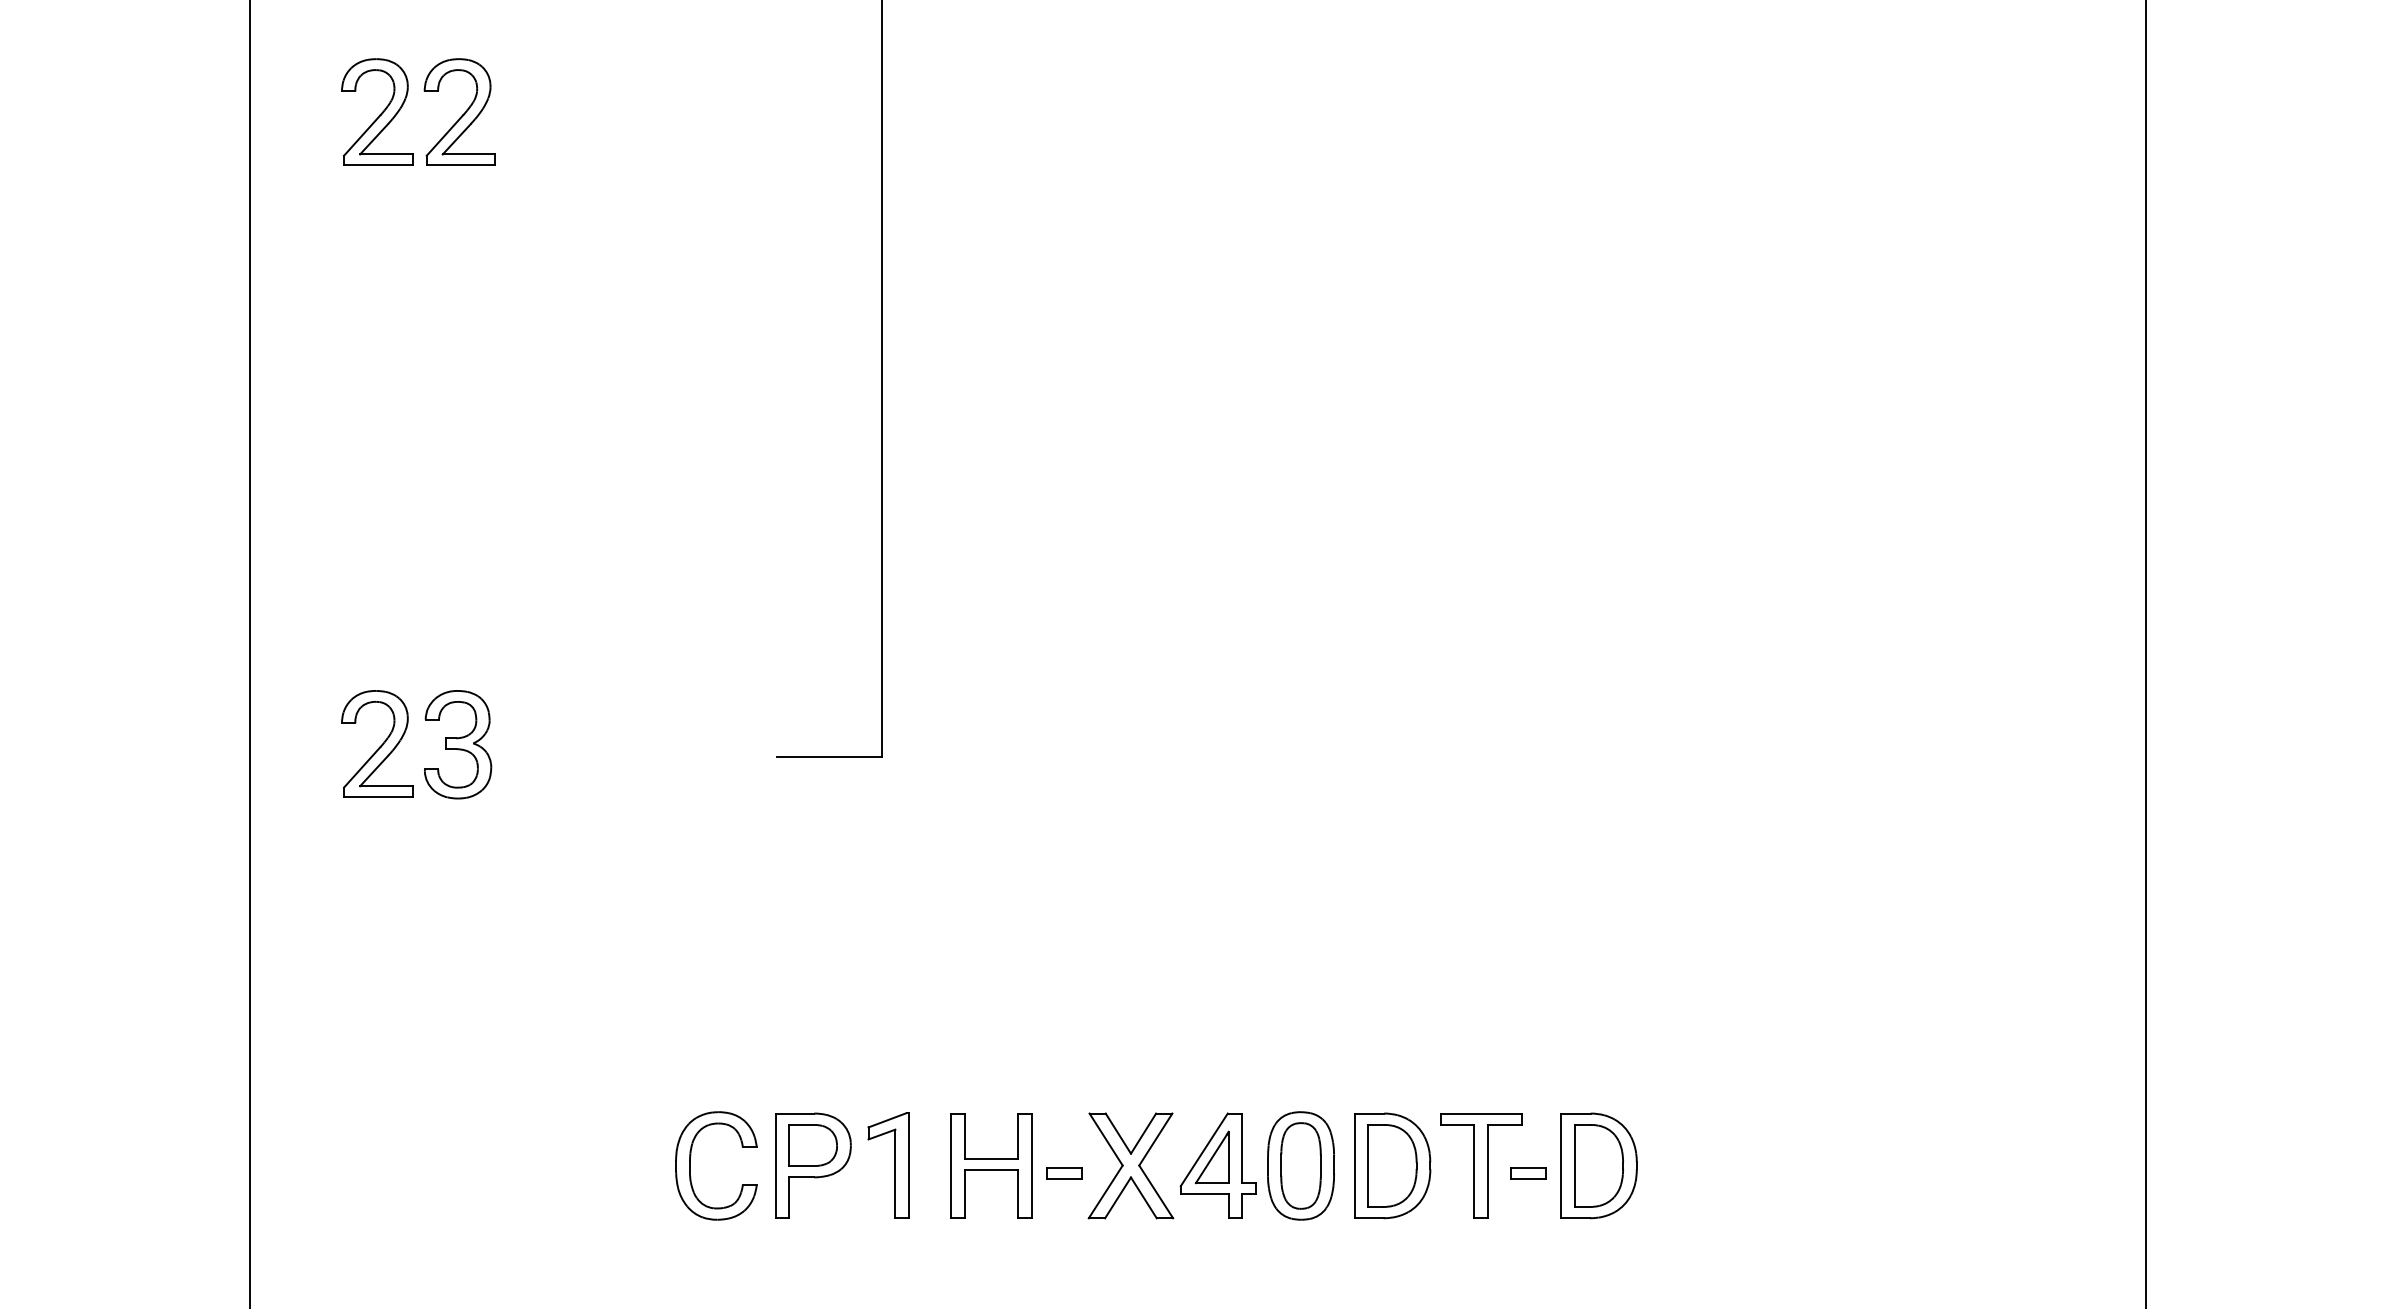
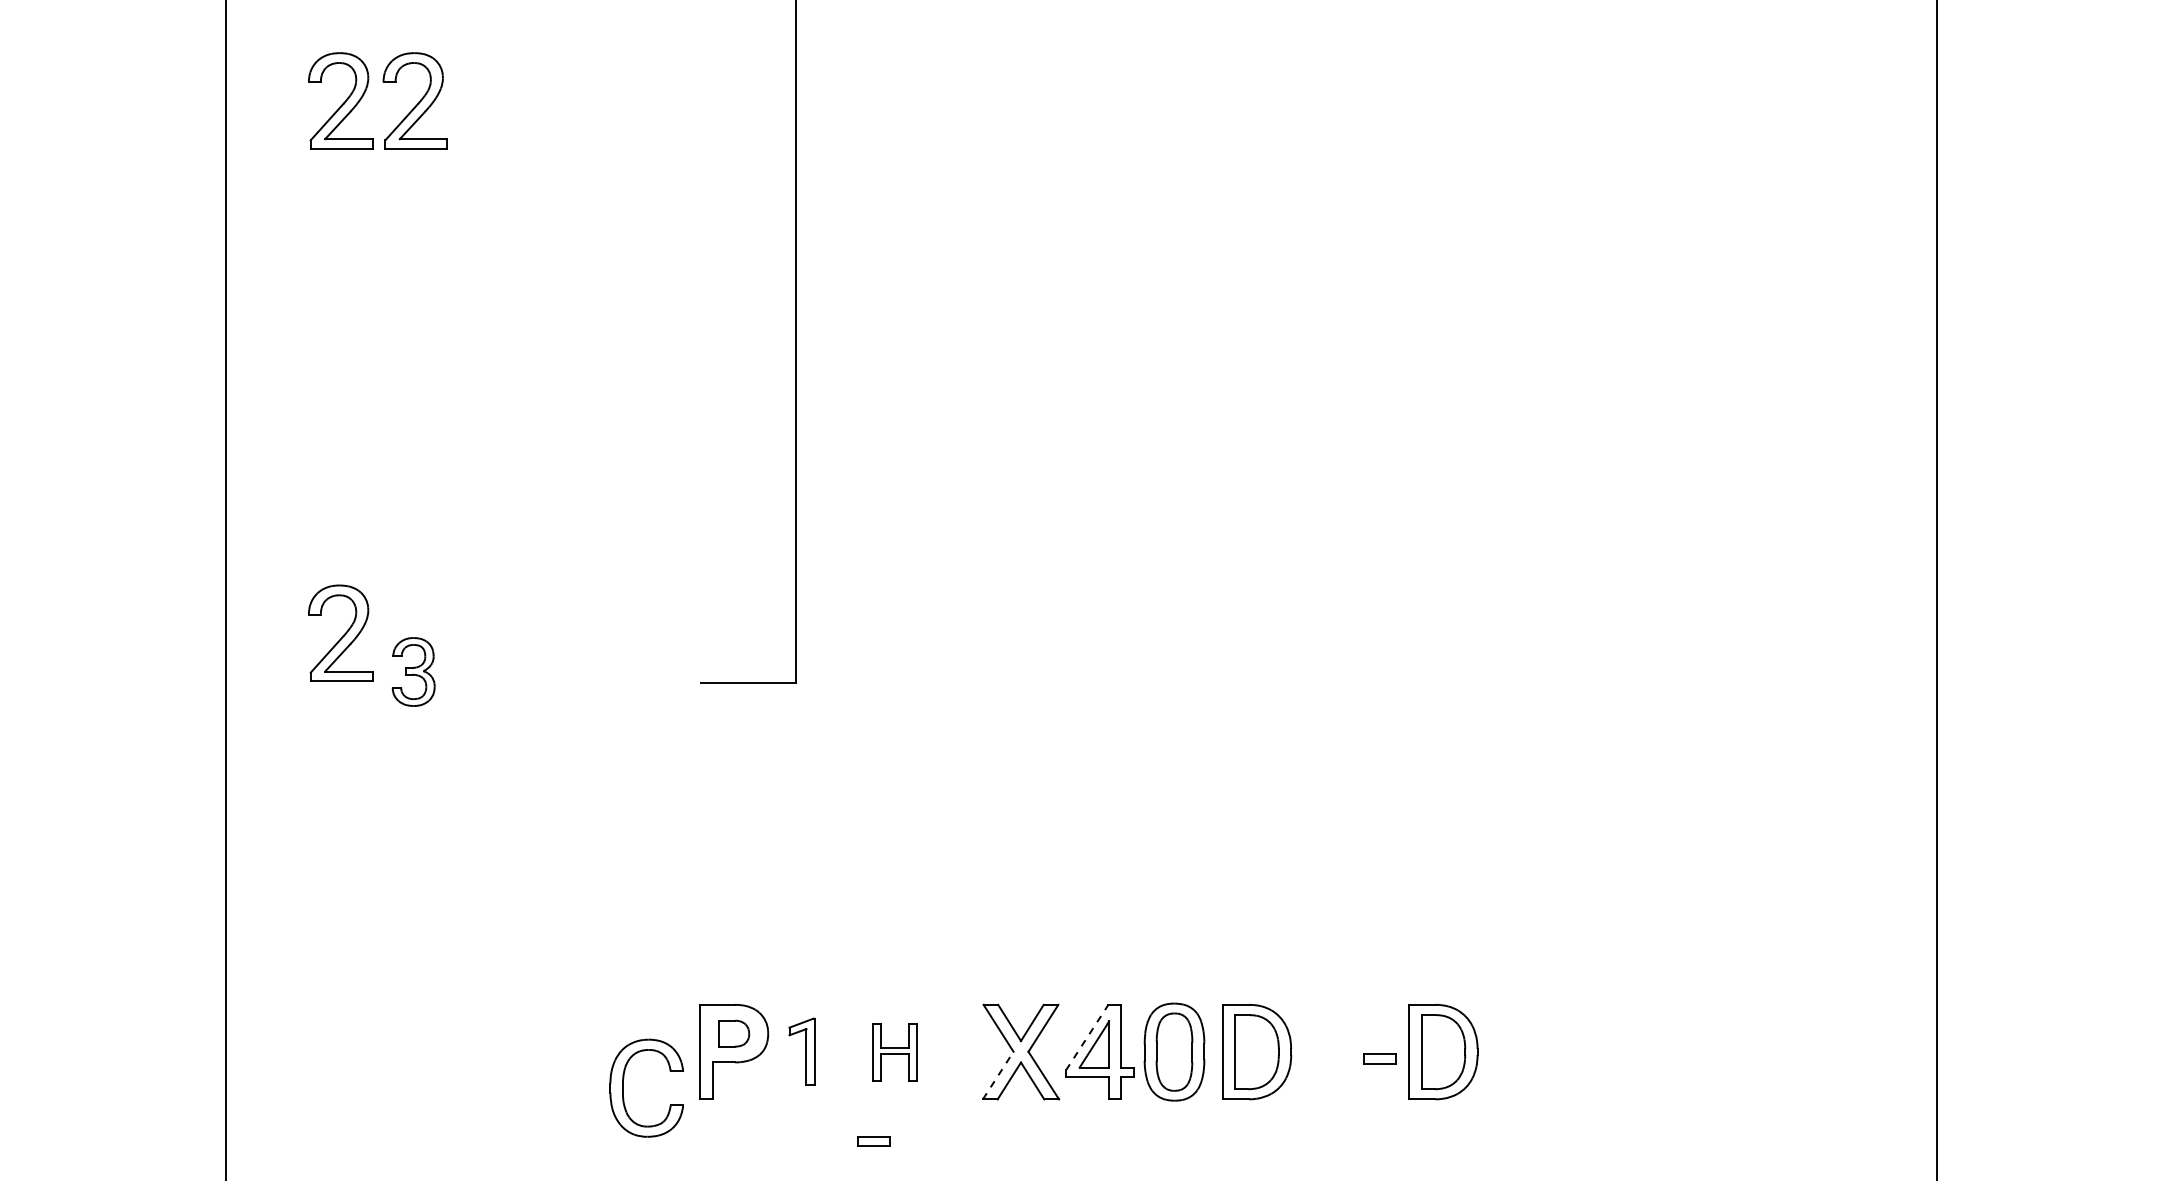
part: (377, 743) -> (340, 632), moved
part: (458, 744) -> (414, 671), size x0.7
part: (812, 1145) -> (733, 1033), size x0.7
line: (1204, 1149) -> (1087, 1037), solid -> dashed
part: (690, 1165) -> (623, 1087), moved
part: (888, 1165) -> (802, 1051), size x0.7
part: (991, 1165) -> (895, 1051), size x0.6
part: (1481, 1165) -> (1337, 1051), removed
part: (1064, 1173) -> (874, 1141), moved
line: (1106, 1191) -> (998, 1075), solid -> dashed

